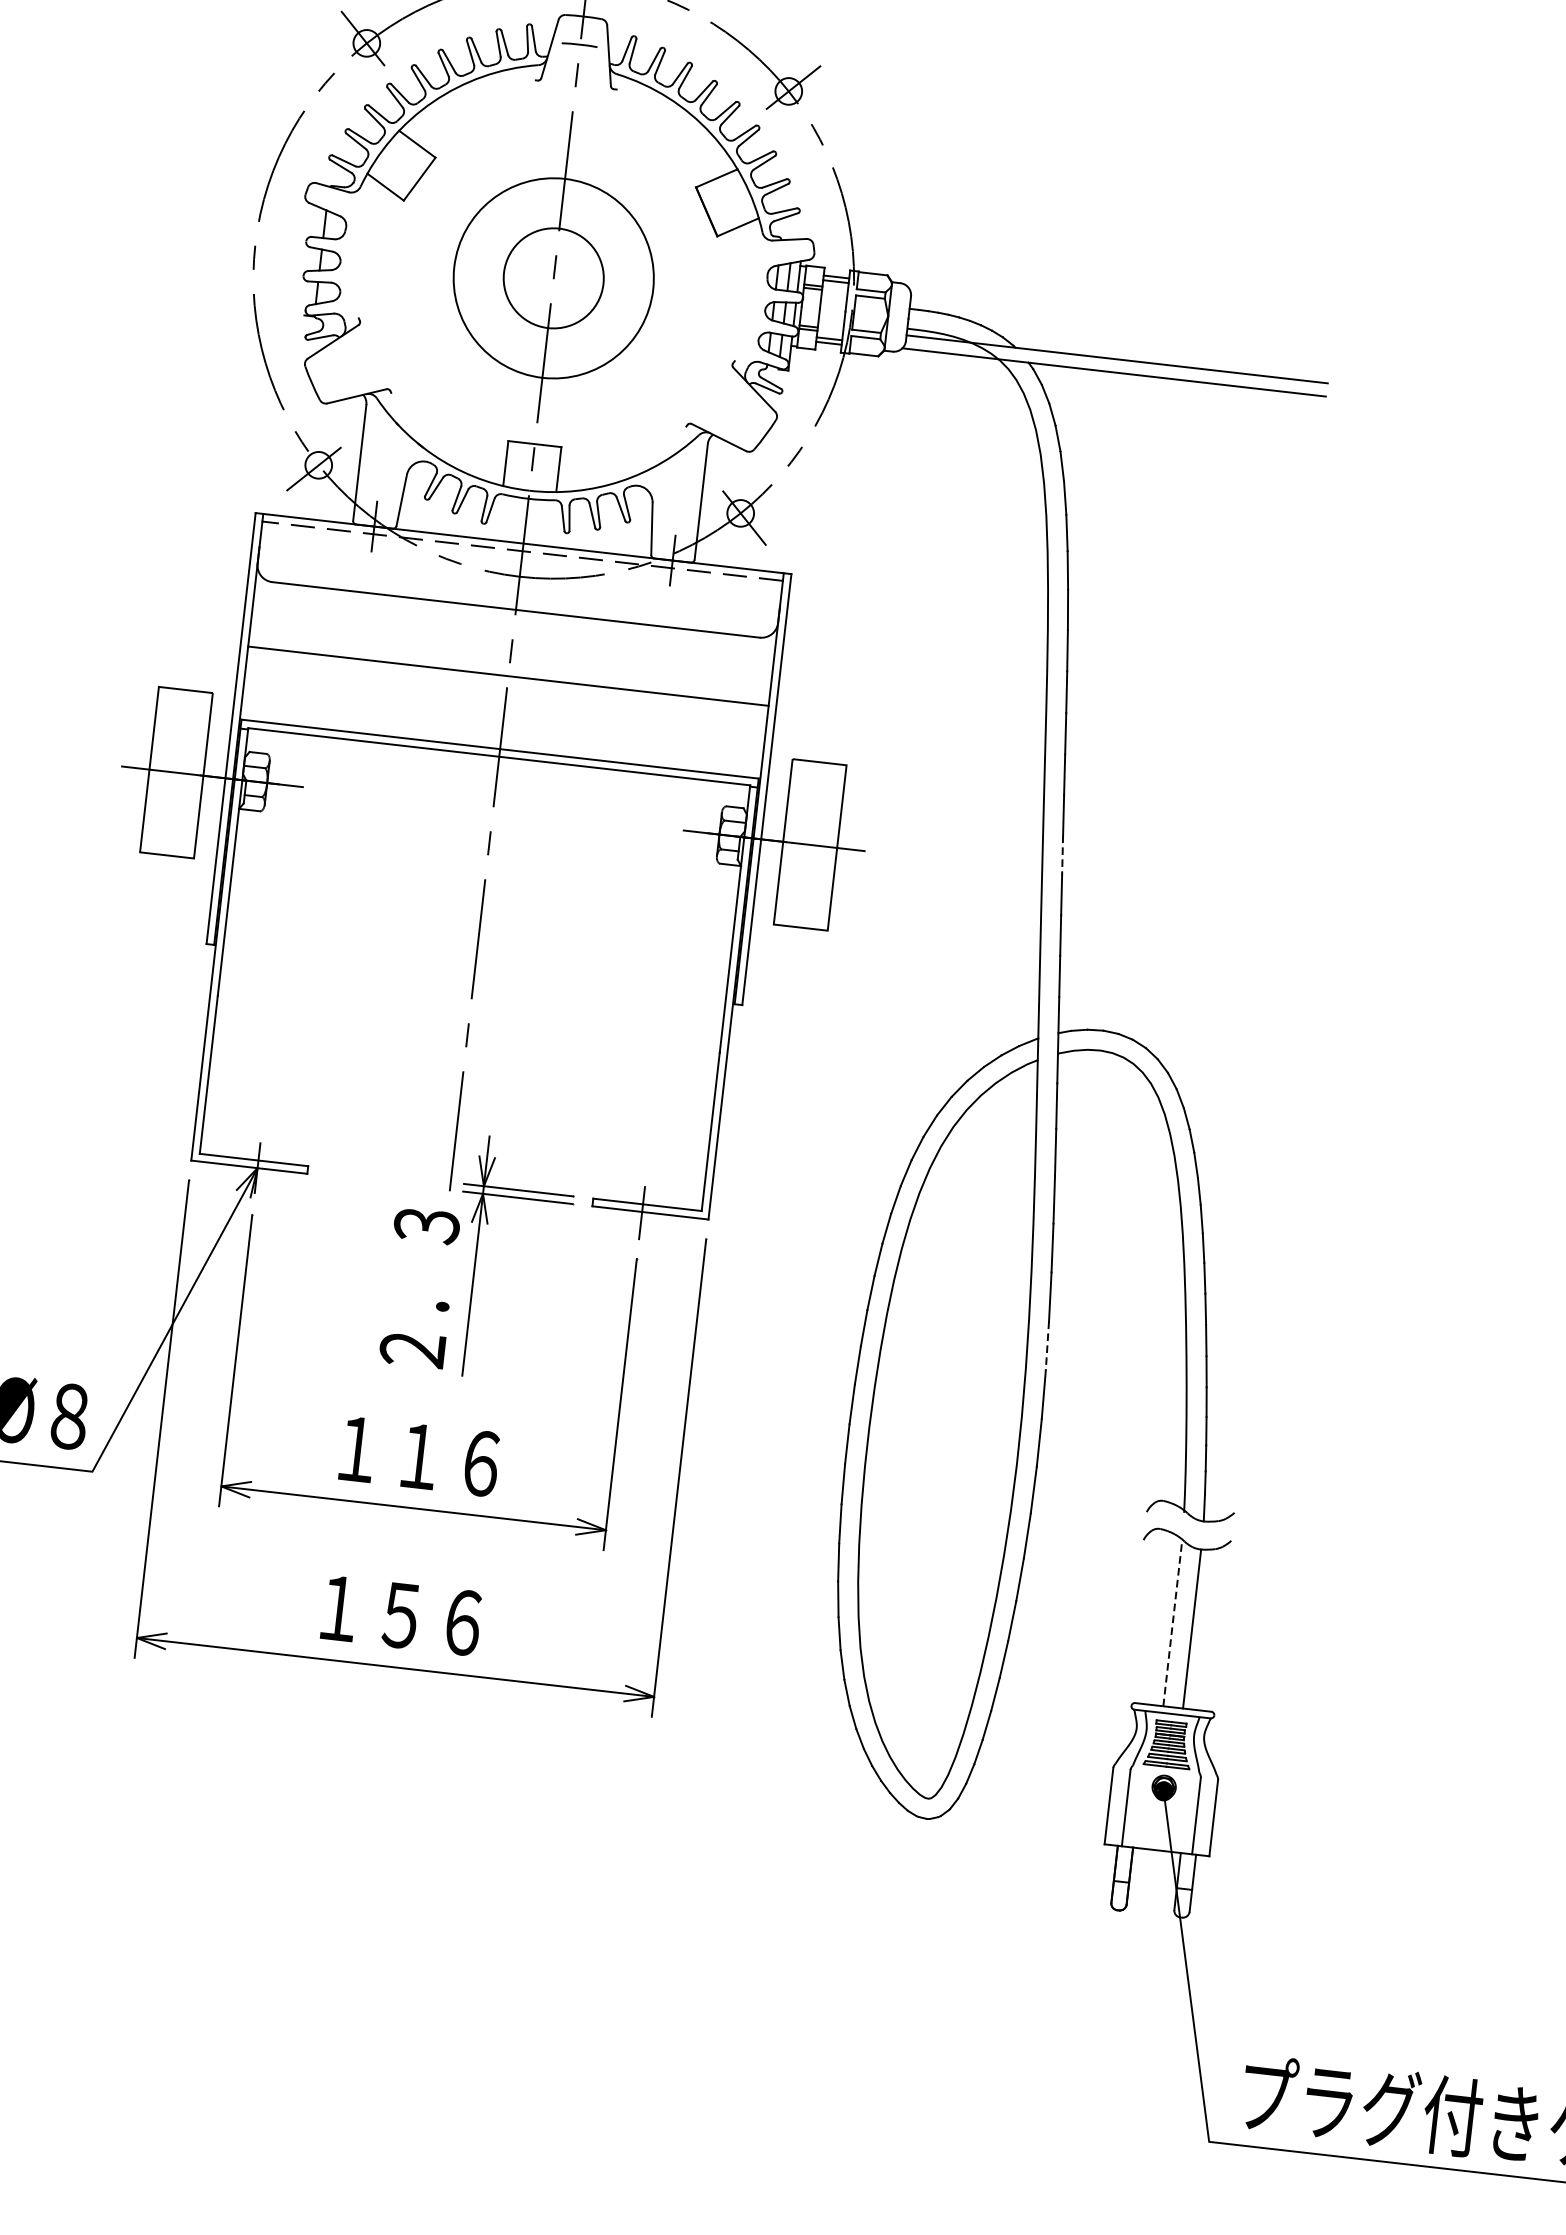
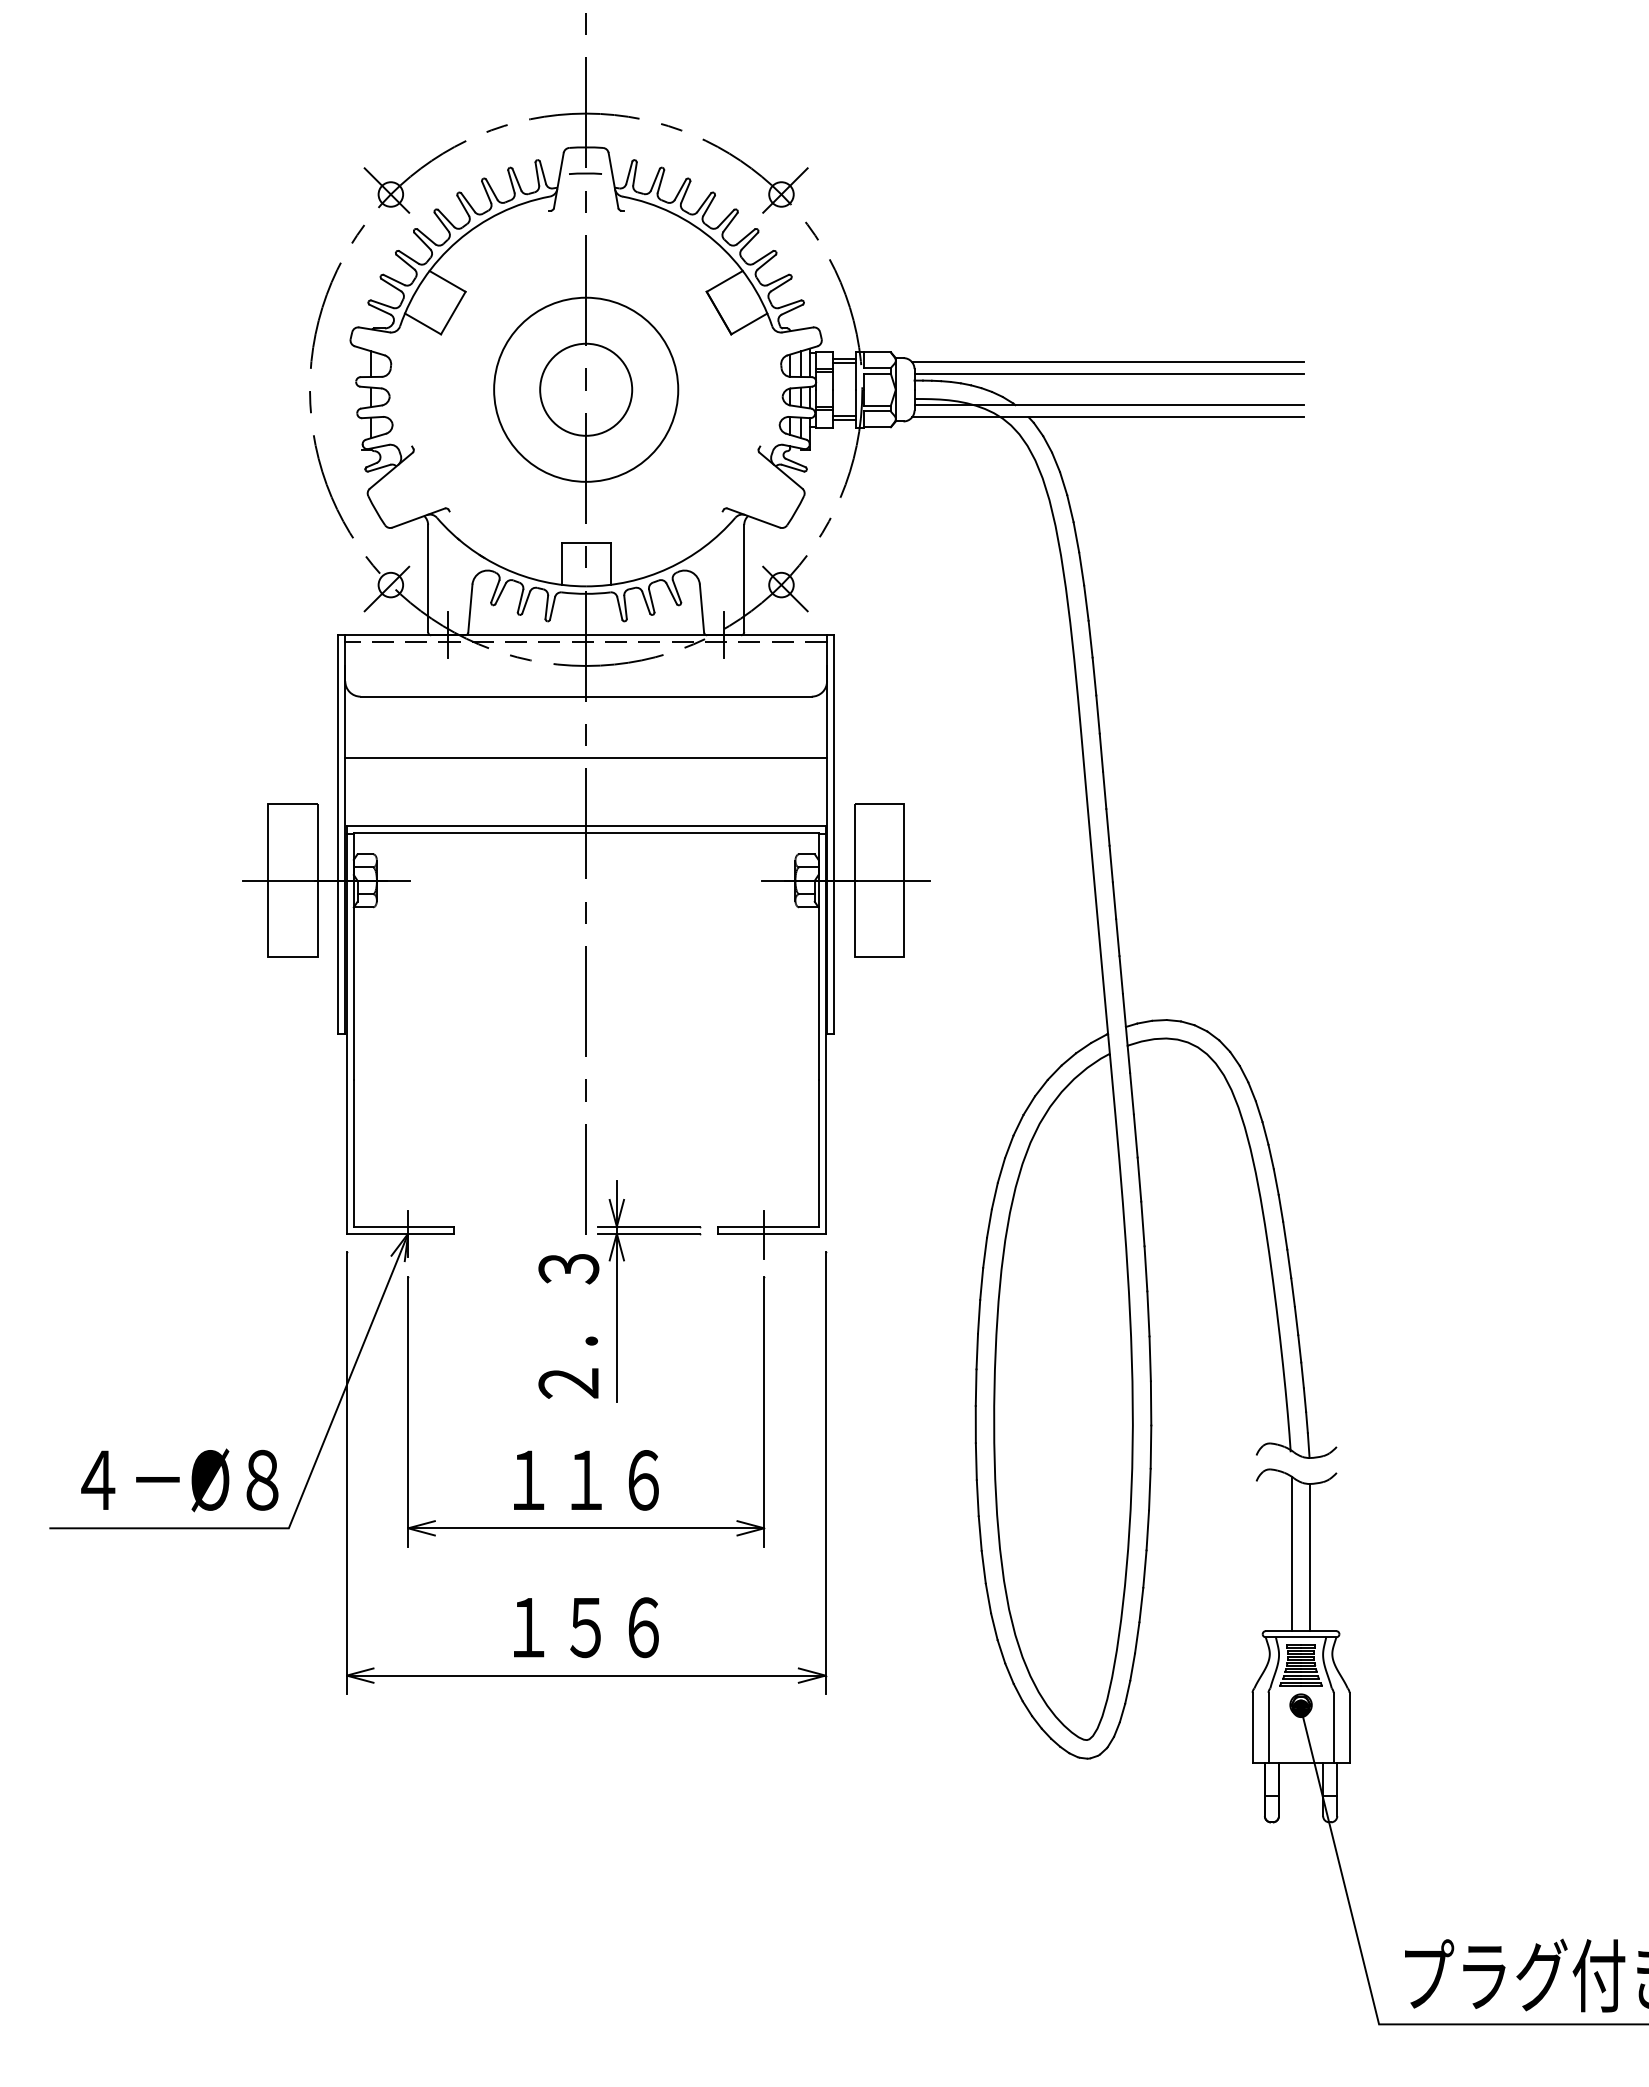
line: (1121, 313) -> (1108, 362), added
line: (1120, 326) -> (1109, 374), added
line: (1062, 855) -> (1111, 864), dashed -> solid
line: (1047, 1345) -> (1148, 1313), dashed -> solid
line: (1172, 1622) -> (1291, 1553), dashed -> solid

